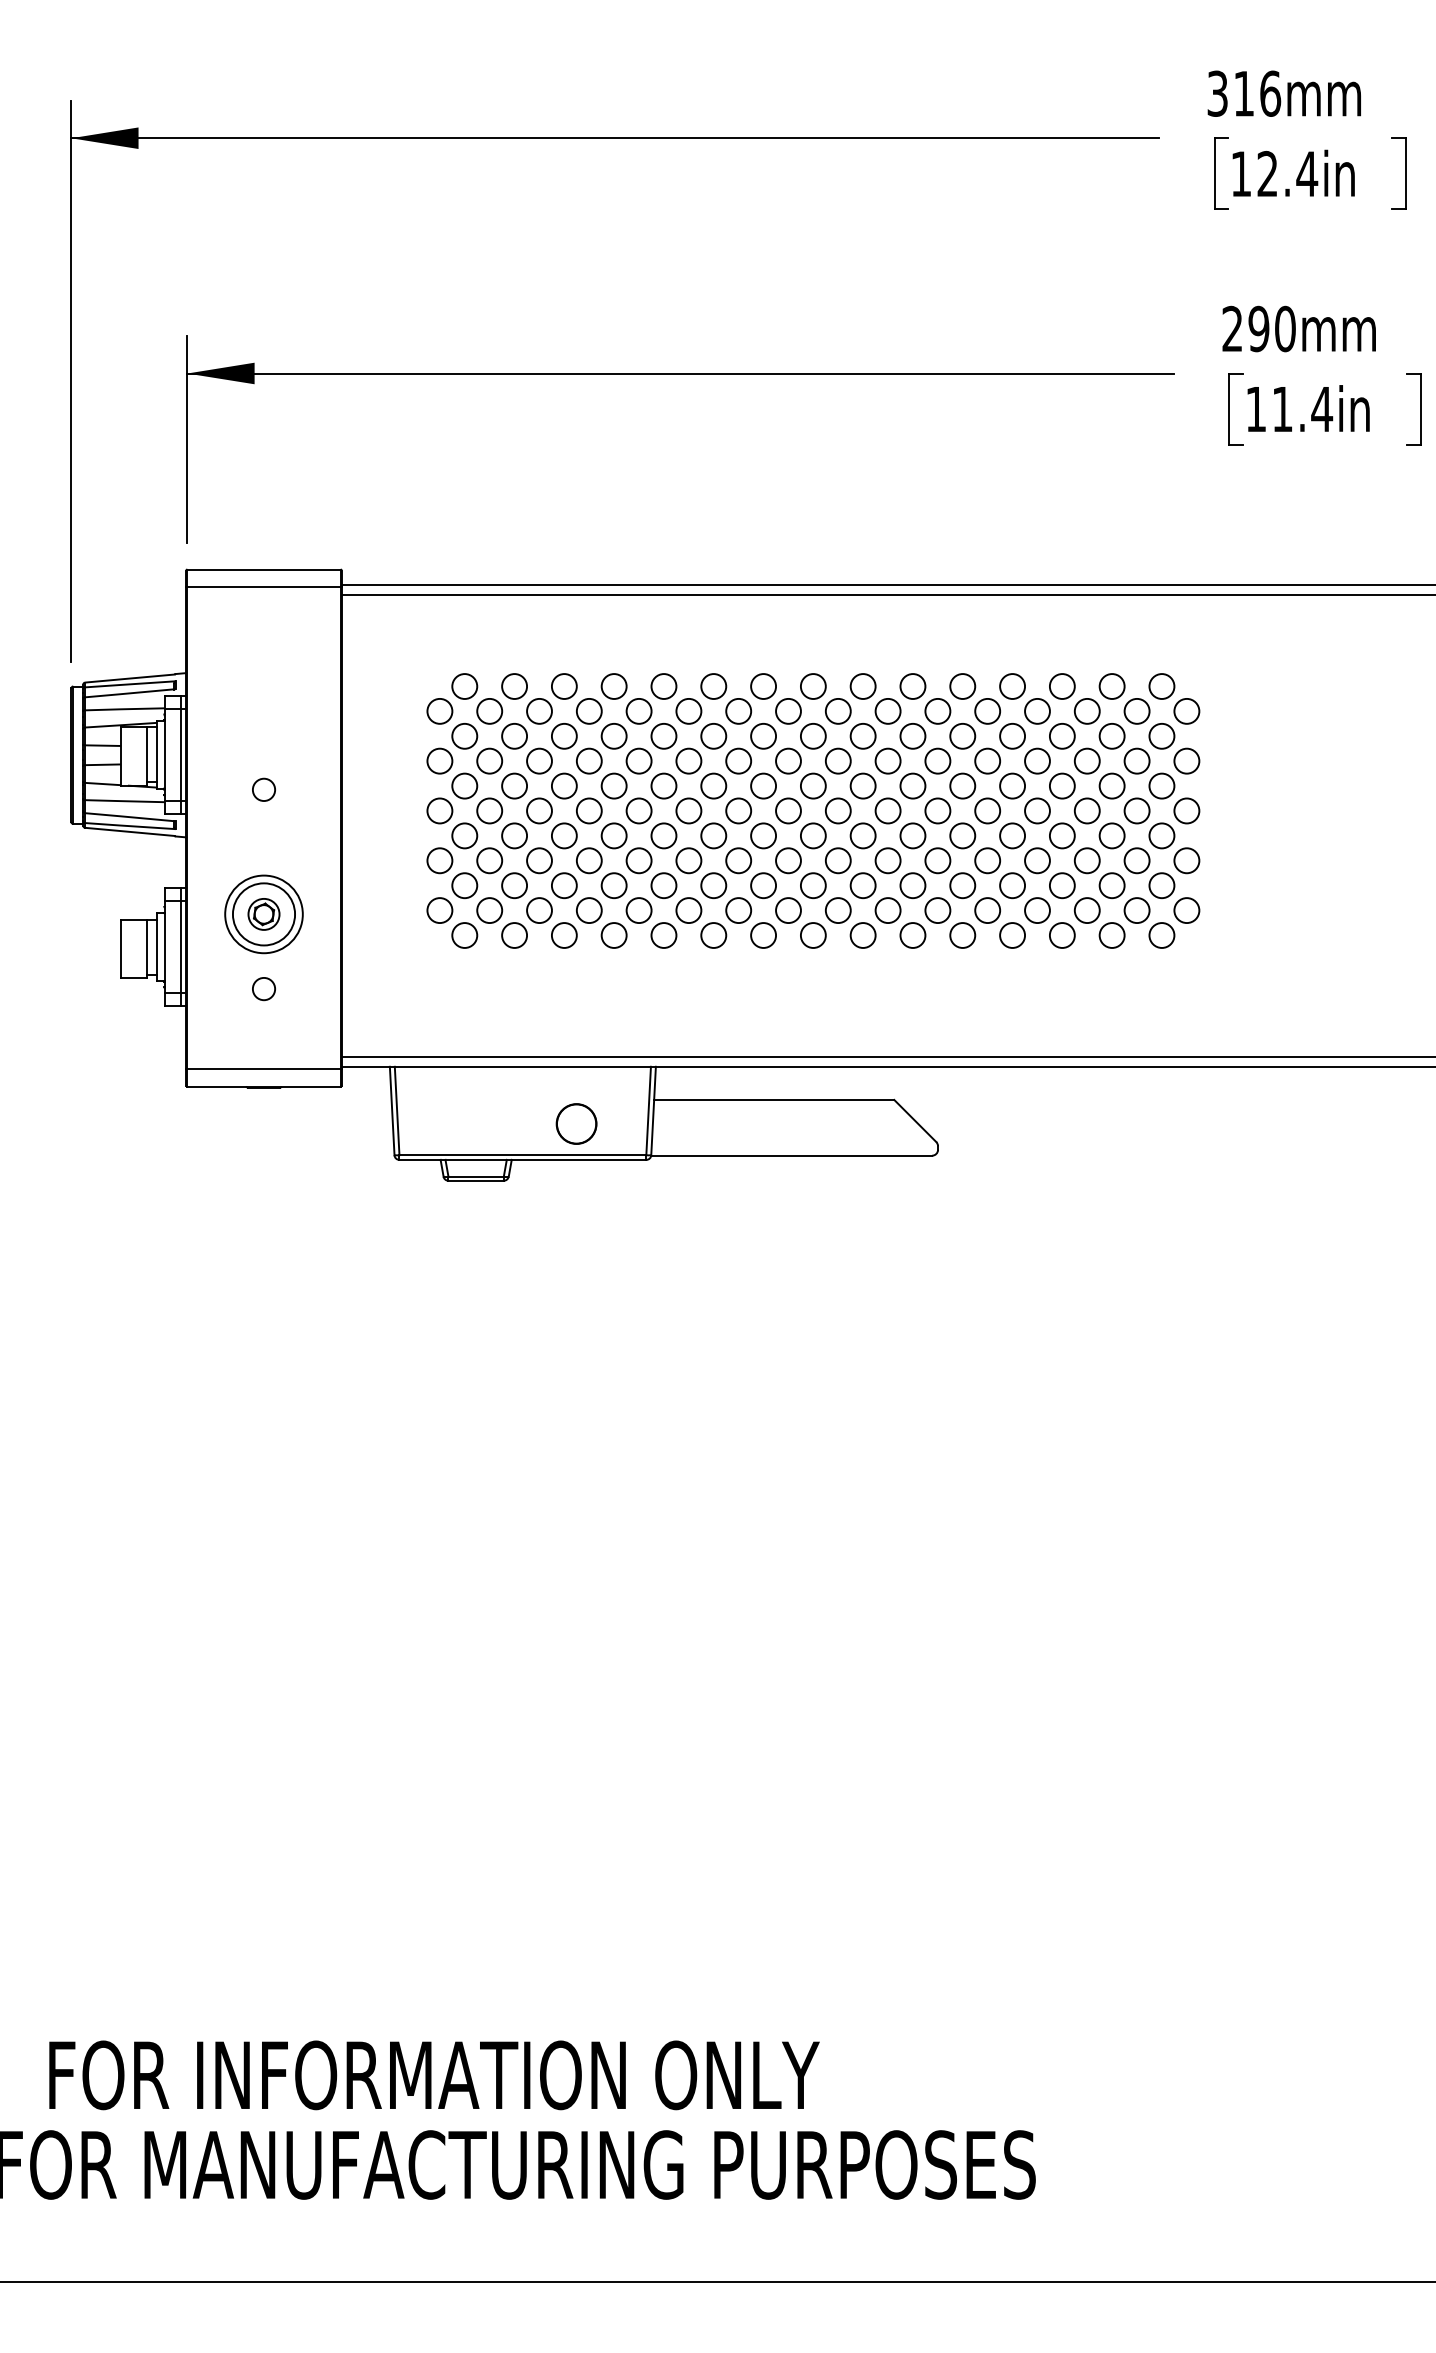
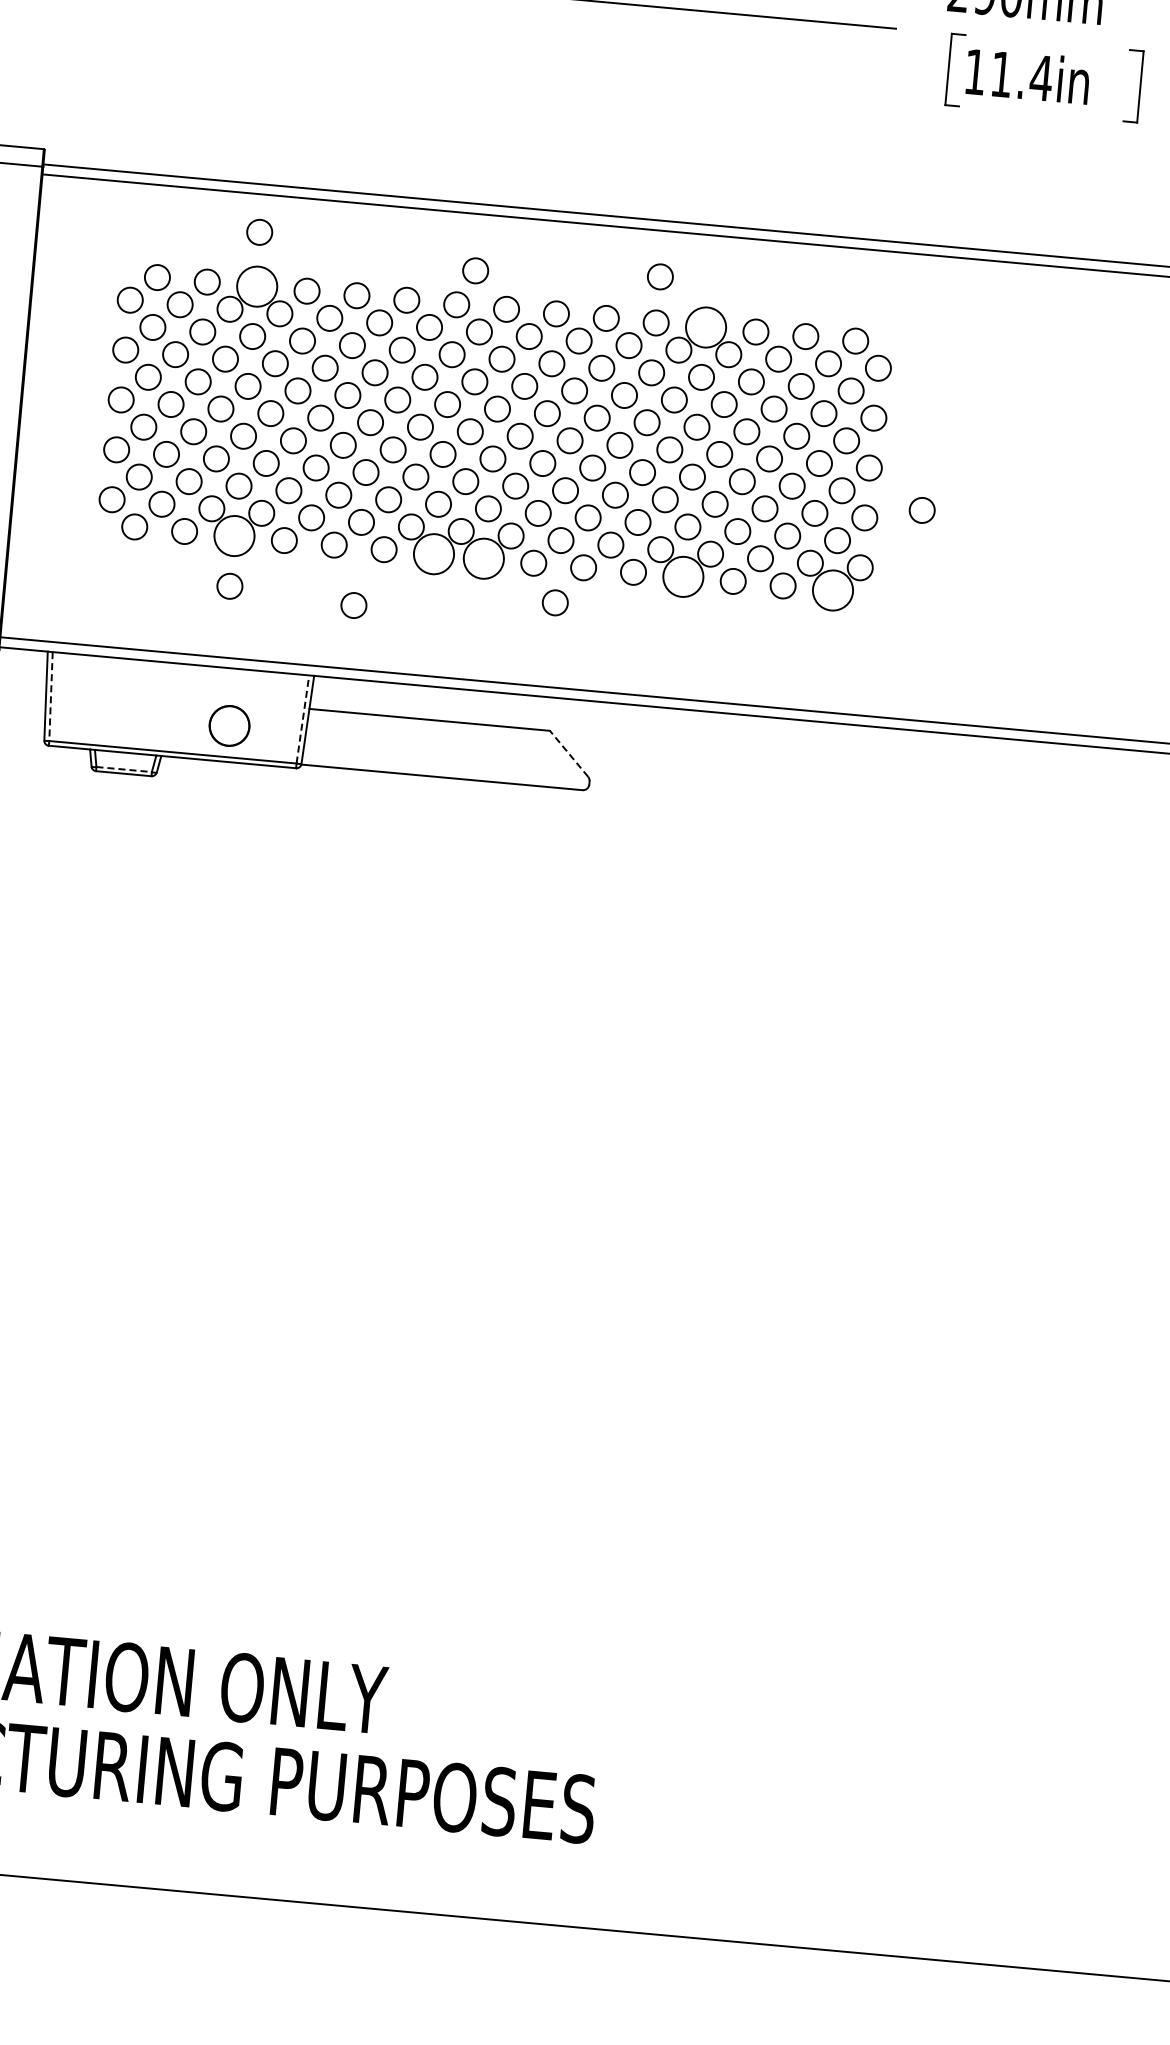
circle: (561, 632) -> (259, 232), added
circle: (962, 640) -> (660, 276), added
circle: (779, 650) -> (475, 270), added
circle: (563, 686) -> (256, 286), size x1.6
circle: (1012, 686) -> (706, 327), size x1.6
circle: (1242, 847) -> (921, 509), added
circle: (563, 935) -> (233, 535), size x1.6
circle: (763, 935) -> (433, 554), size x1.6
circle: (812, 935) -> (483, 558), size x1.6
circle: (1012, 935) -> (683, 576), size x1.6
circle: (1161, 935) -> (832, 590), size x1.6
circle: (887, 972) -> (554, 602), added
circle: (564, 985) -> (230, 586), added
circle: (688, 993) -> (353, 605), added
line: (648, 1110) -> (302, 718), solid -> dashed
line: (397, 1111) -> (51, 697), solid -> dashed
line: (915, 1121) -> (569, 754), solid -> dashed
line: (476, 1176) -> (124, 769), solid -> dashed

